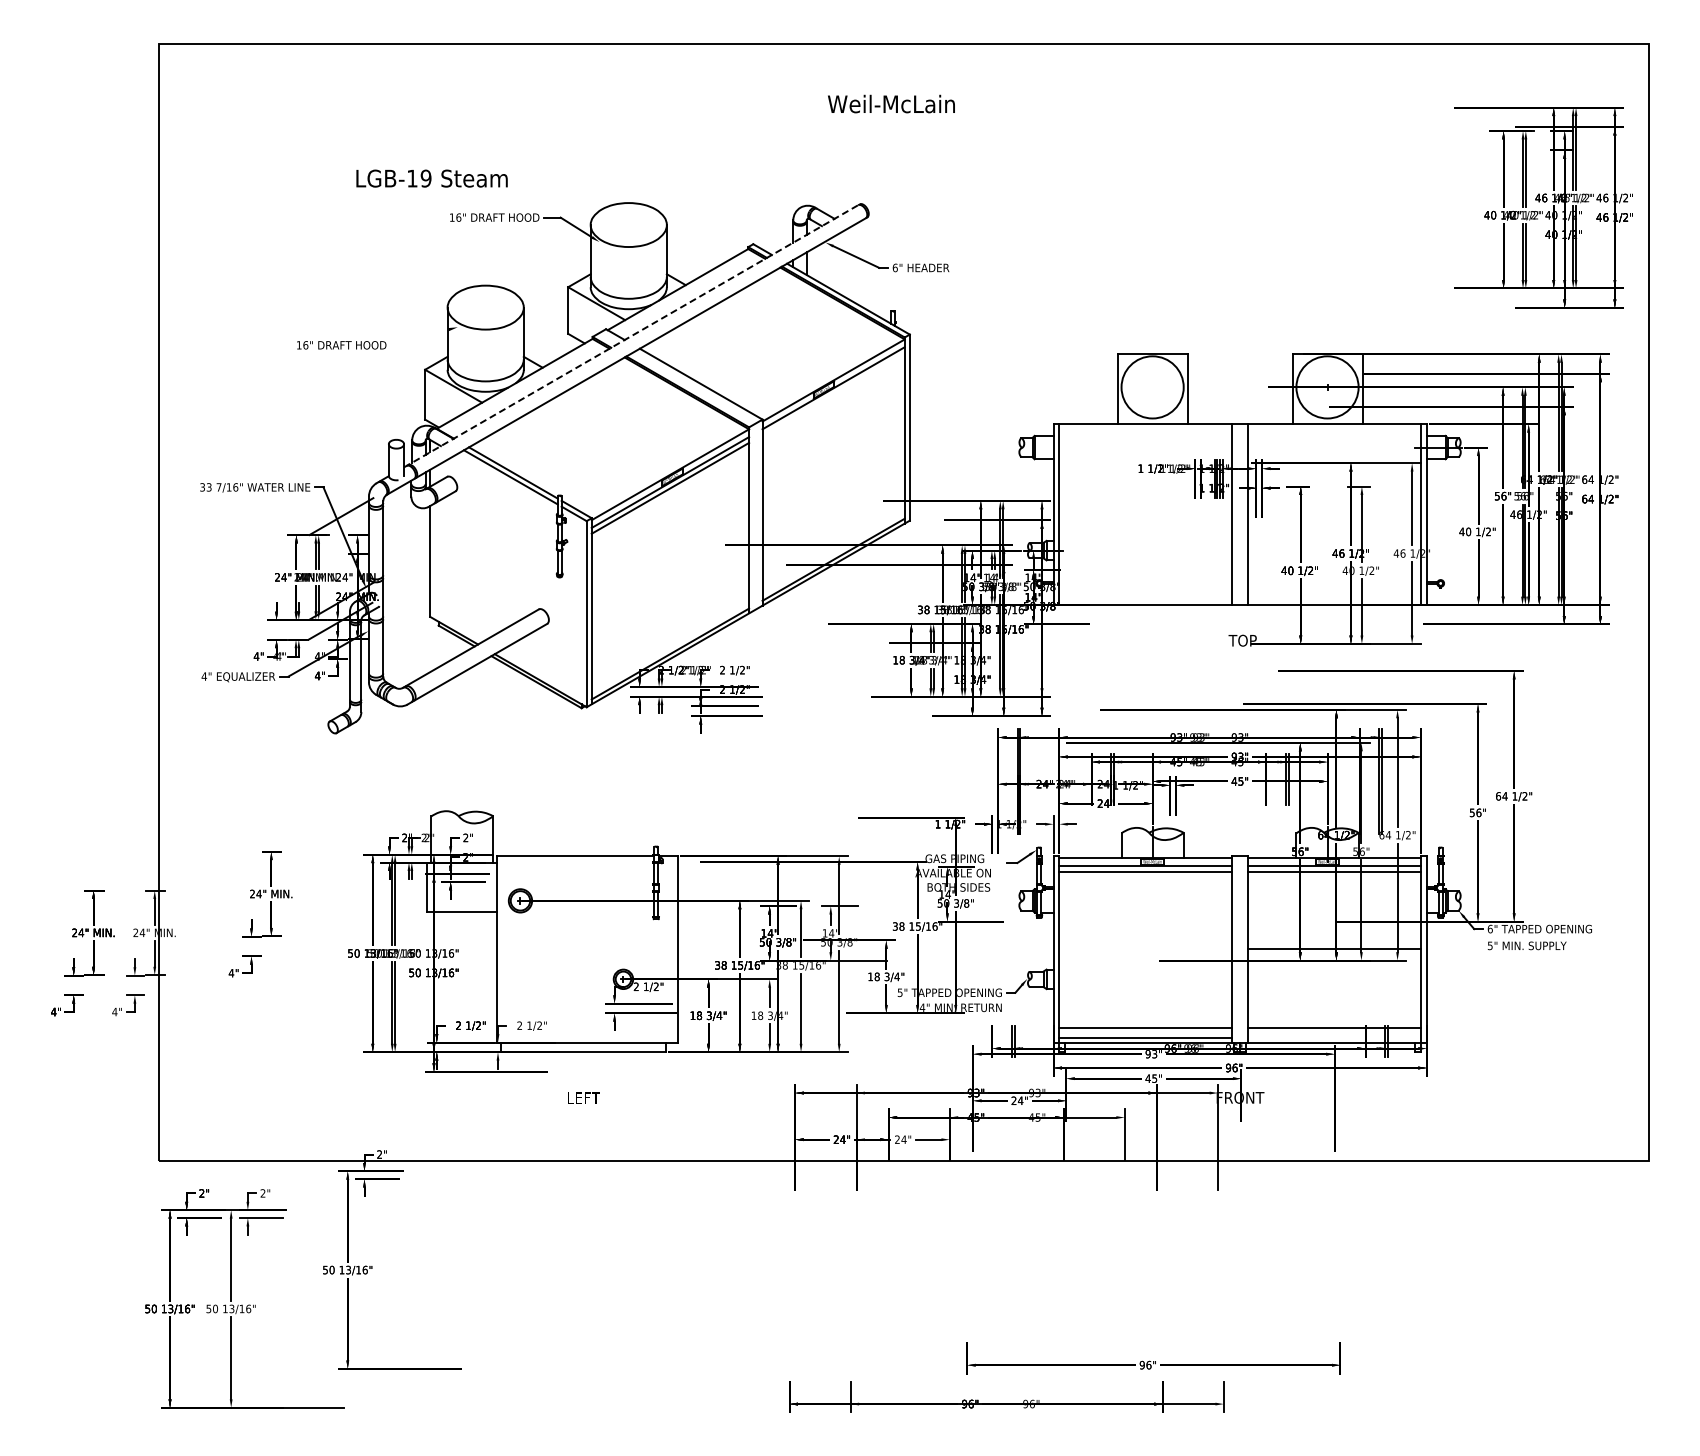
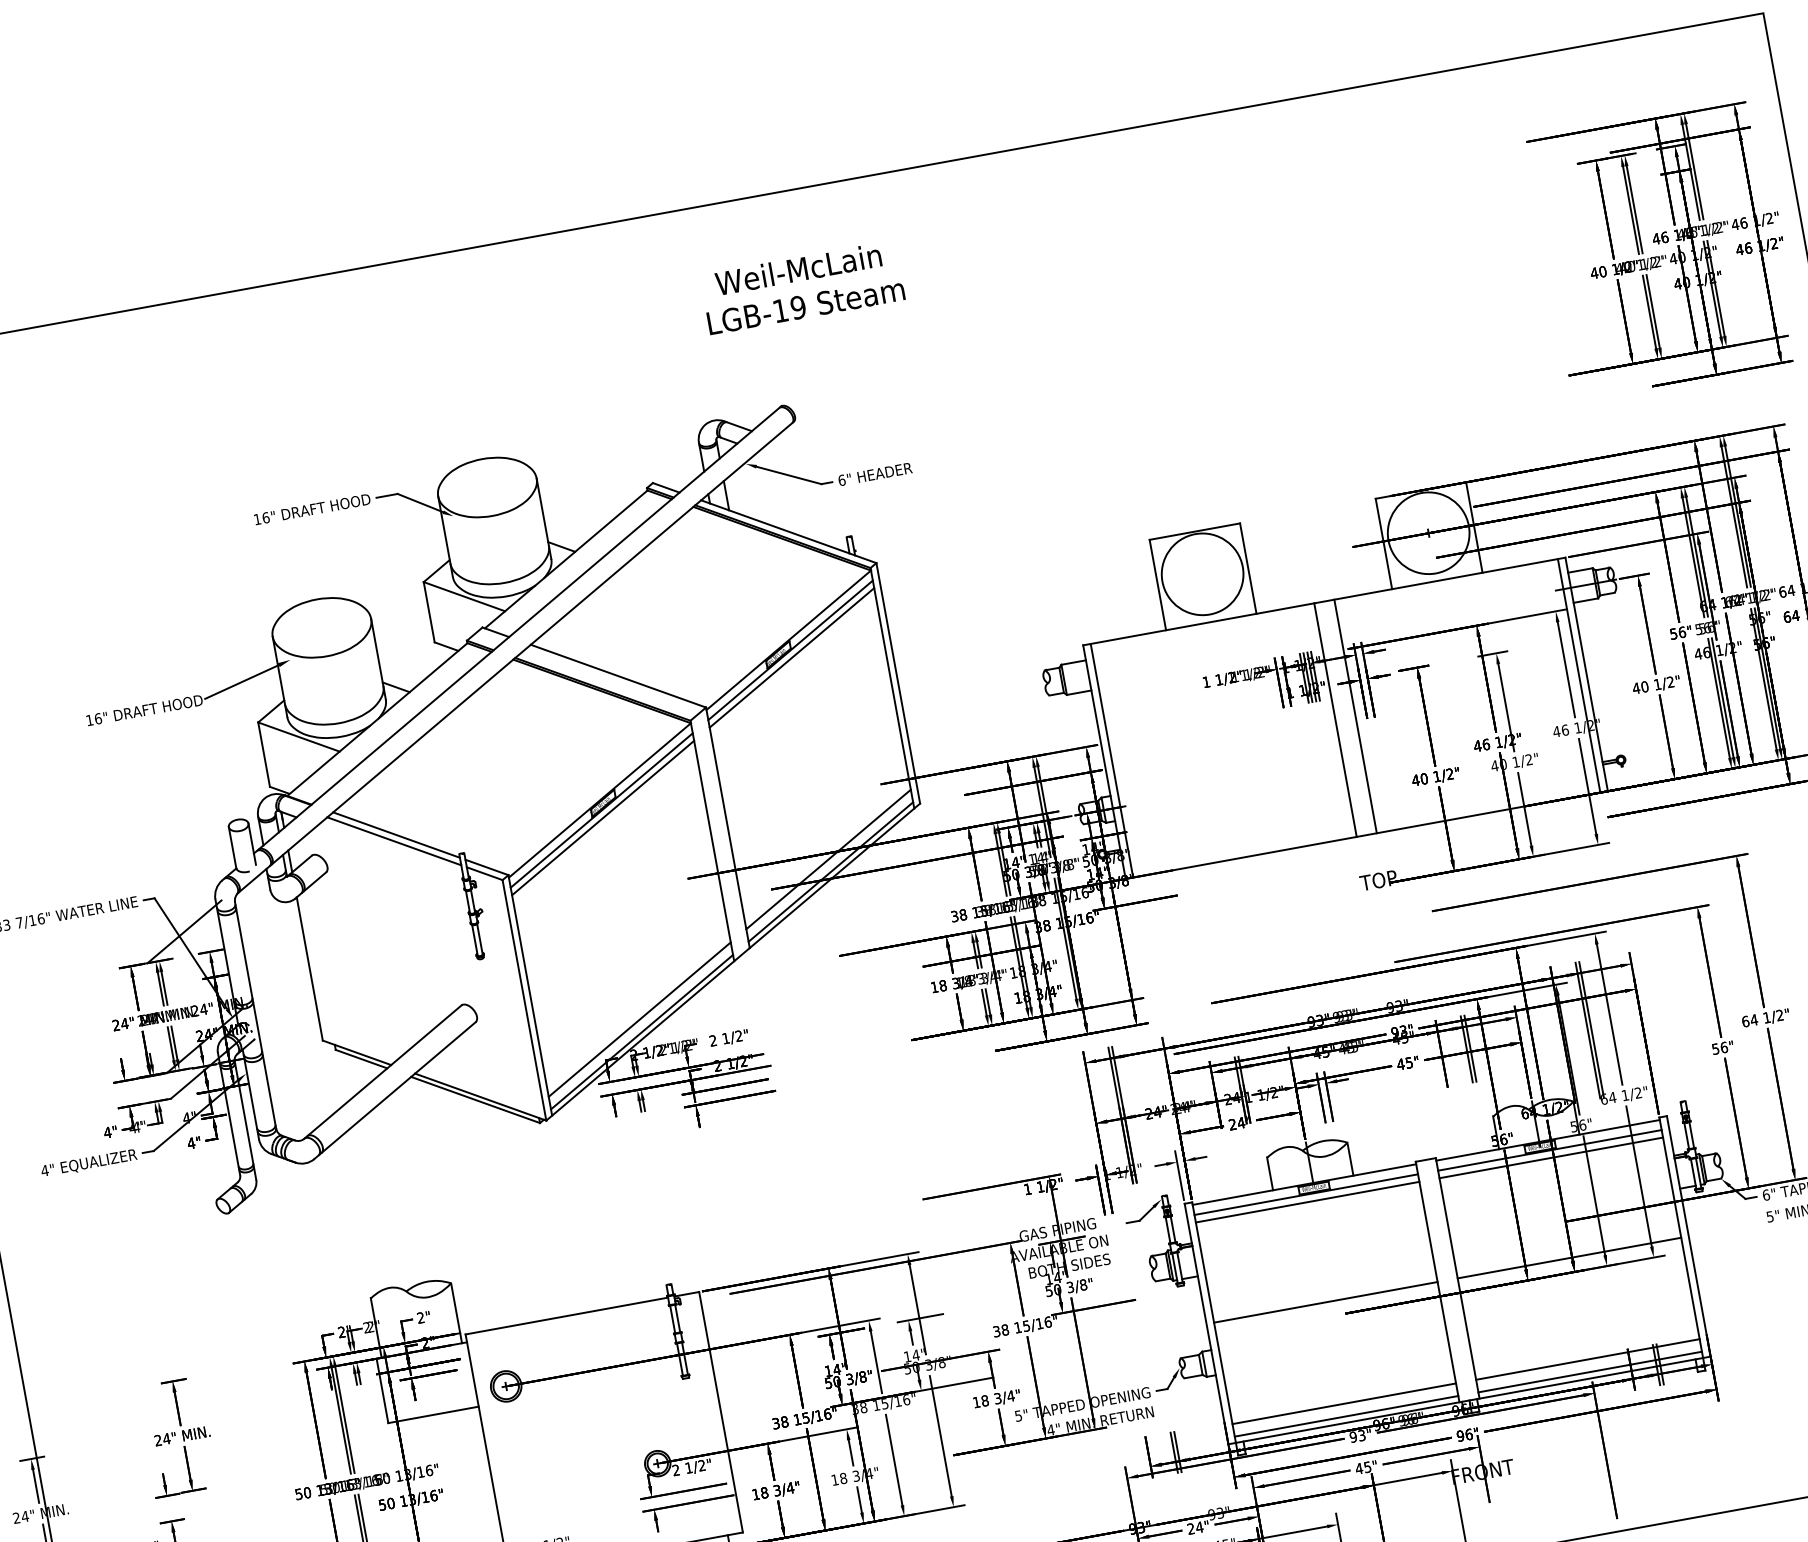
text: (431, 178) -> (805, 306), moved
line: (632, 335) -> (518, 629), dashed -> solid
line: (418, 336) -> (241, 680), added
line: (833, 394) -> (791, 658), added
line: (833, 550) -> (828, 860), added
line: (670, 643) -> (639, 1018), added
line: (1145, 949) -> (1325, 1302), added
line: (1333, 1037) -> (1589, 1372), added

